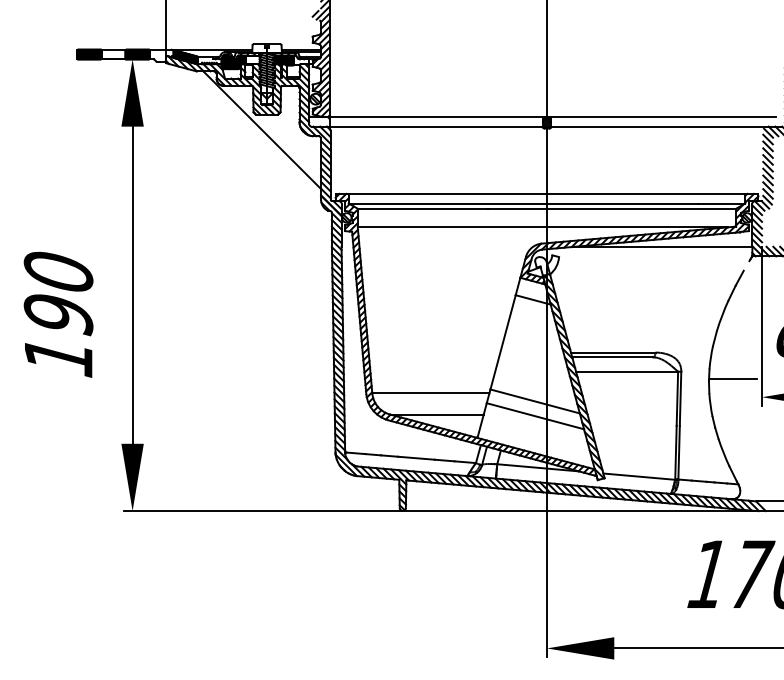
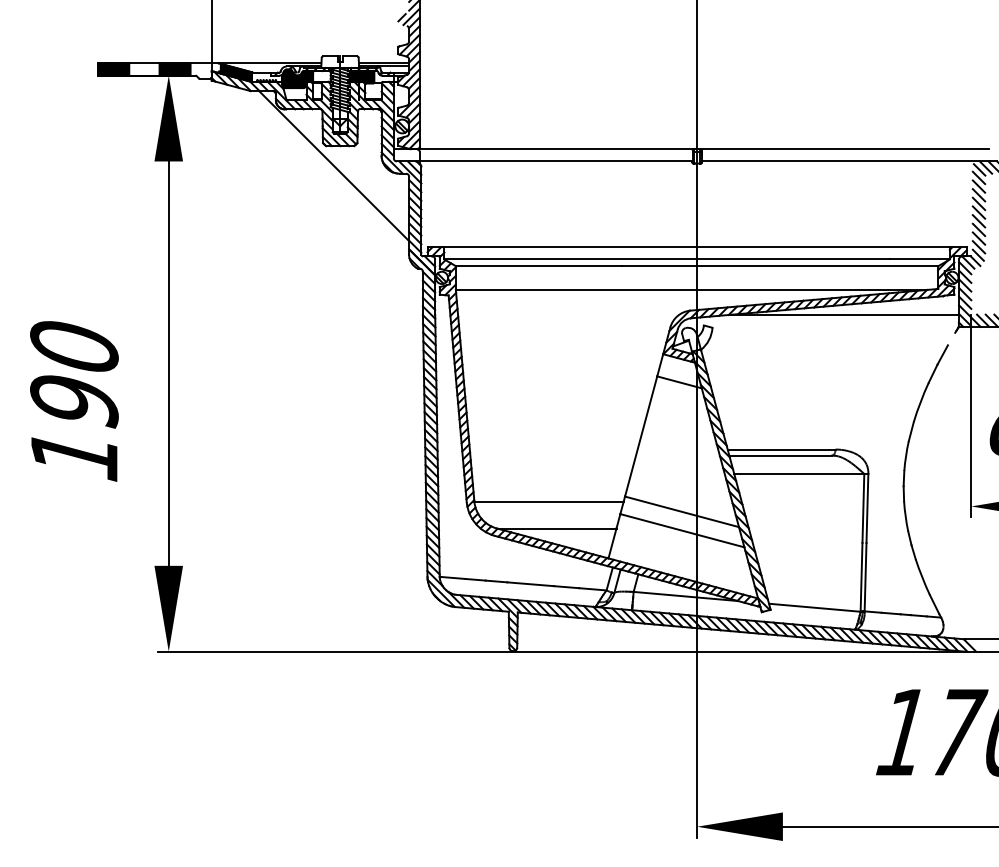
line: (733, 379) -> (934, 483), removed

